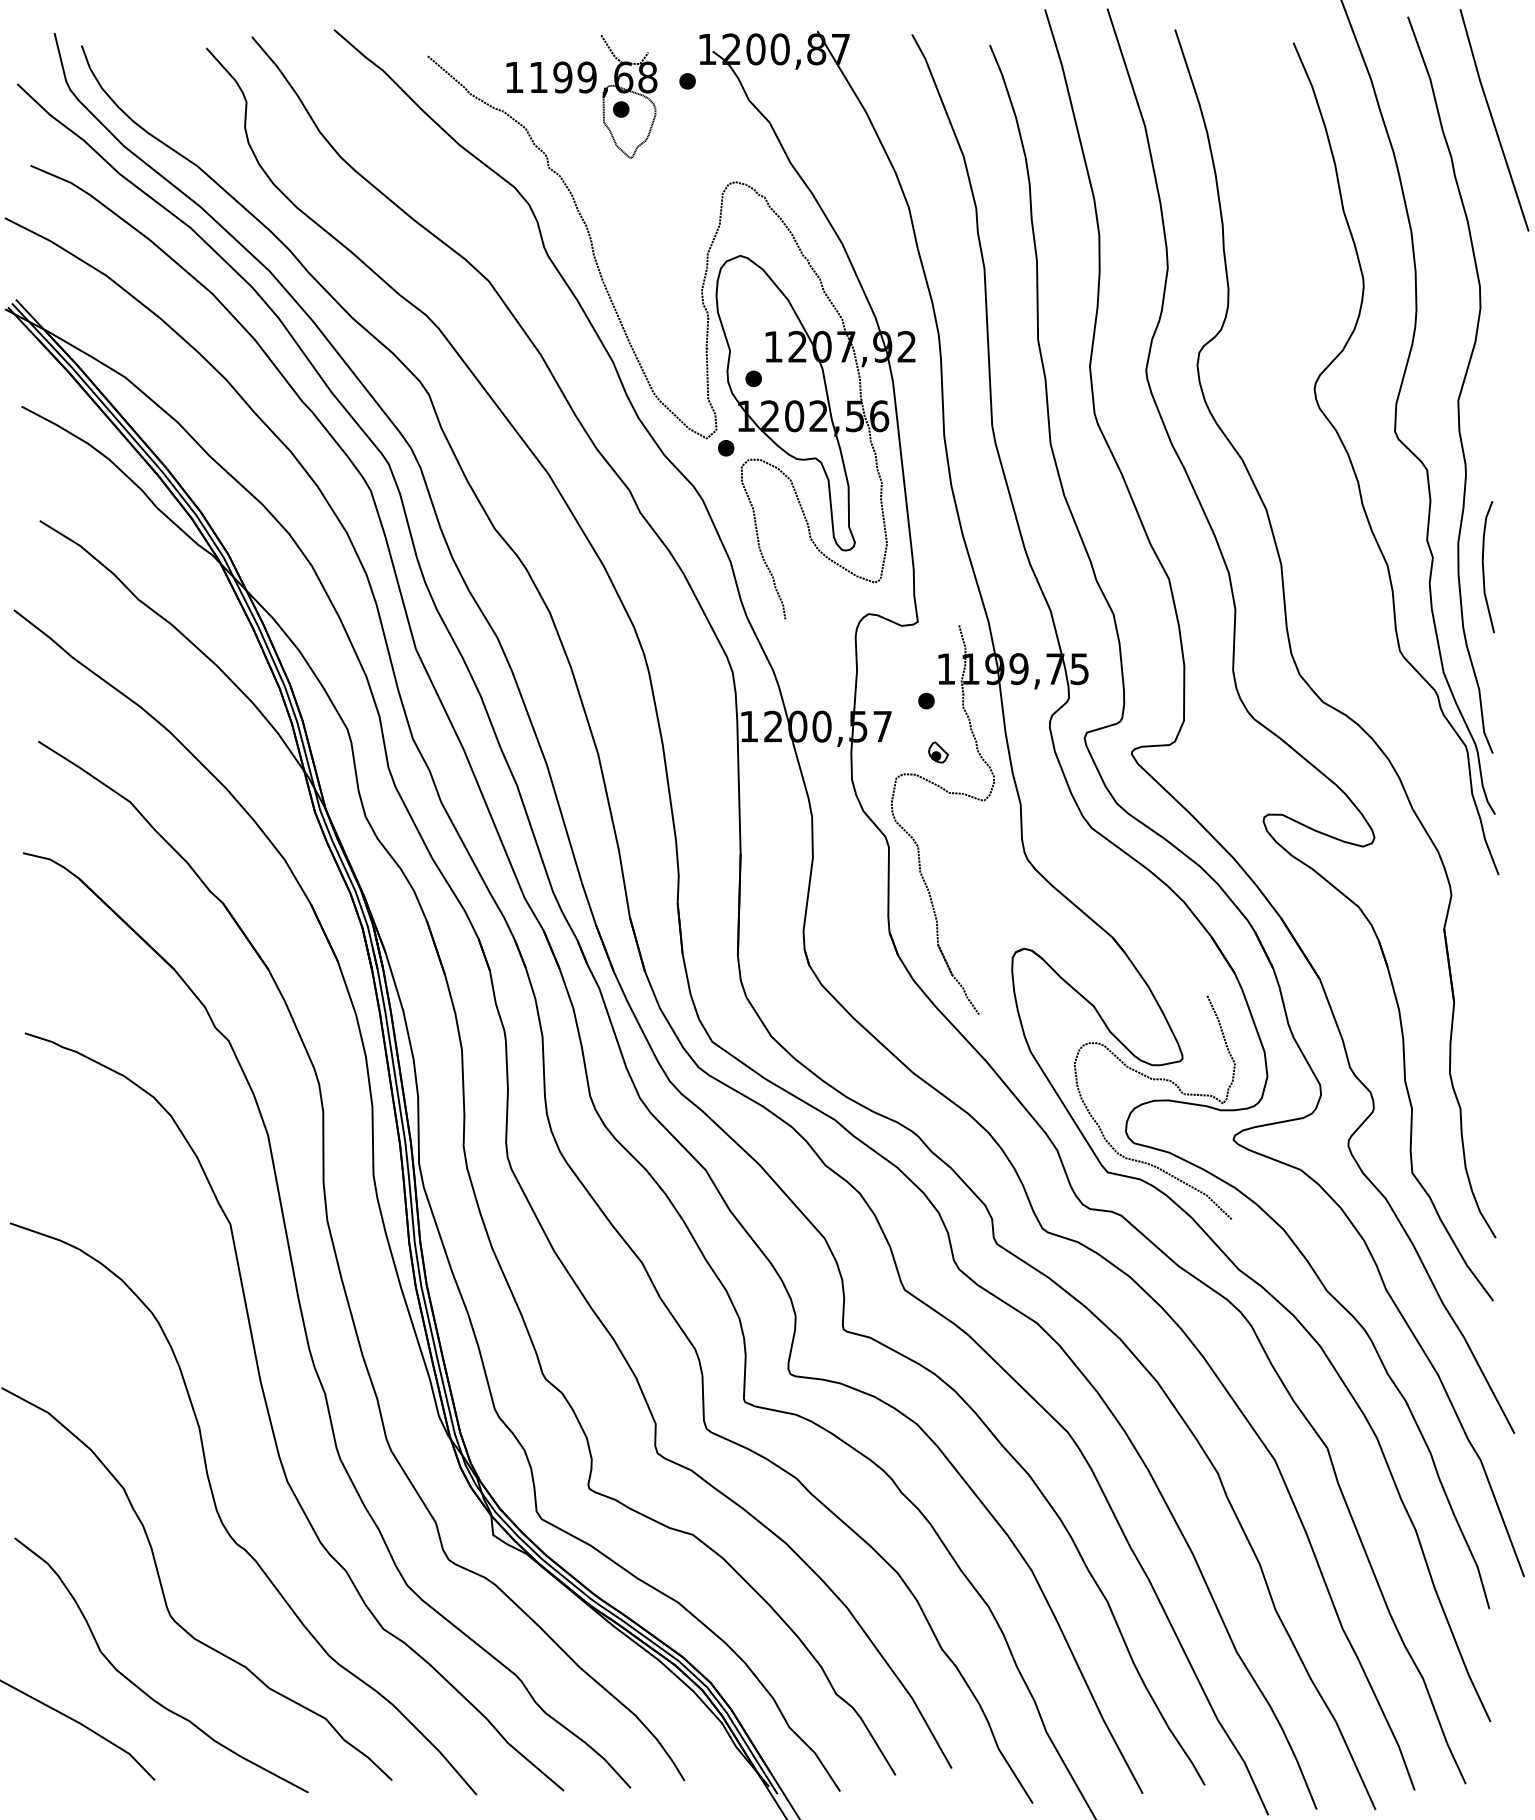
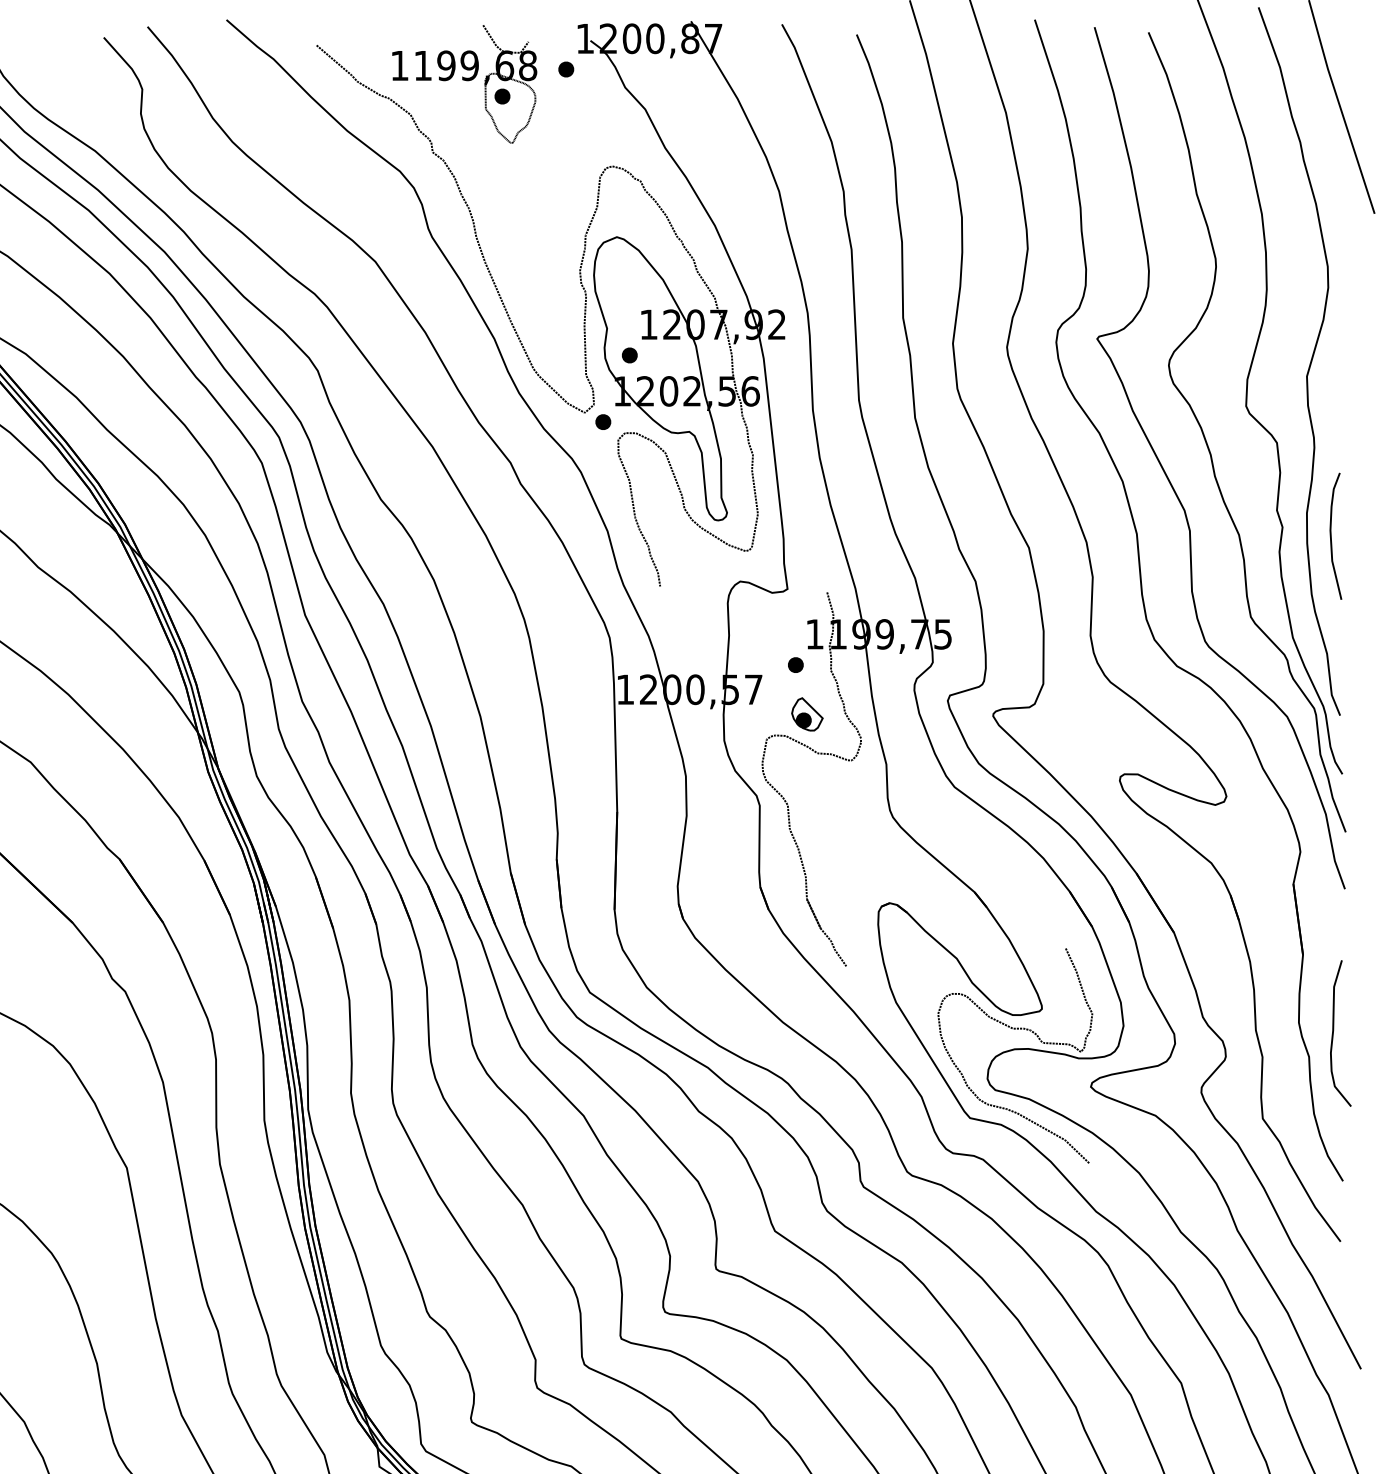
part: (1318, 513) -> (1172, 484), added
part: (938, 752) -> (807, 714), size x1.67
part: (1486, 1084) -> (1334, 1033), added

